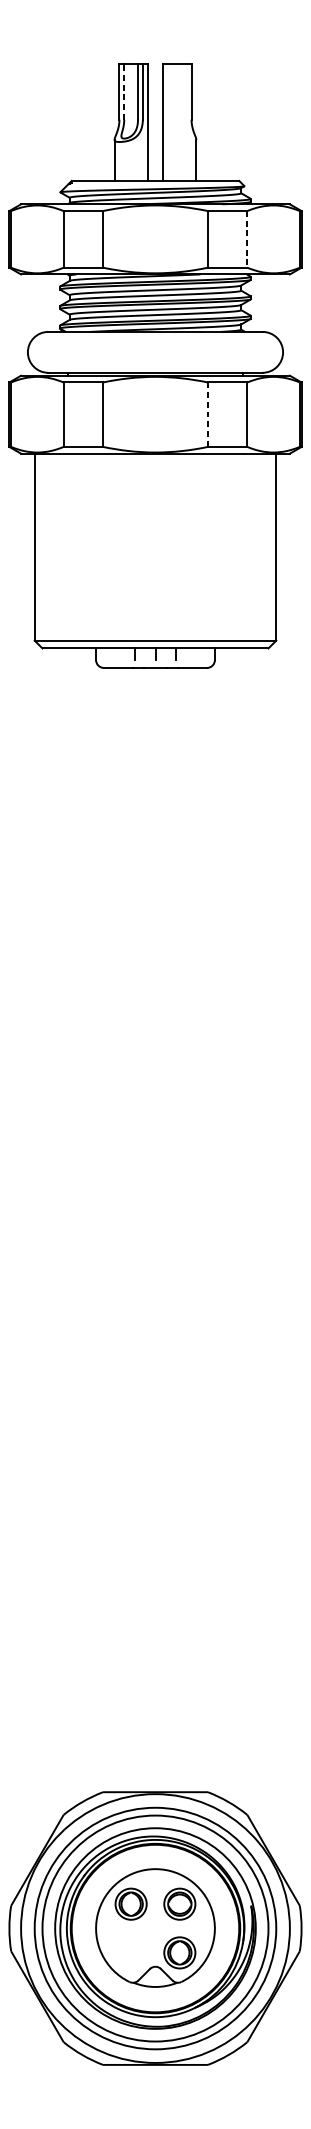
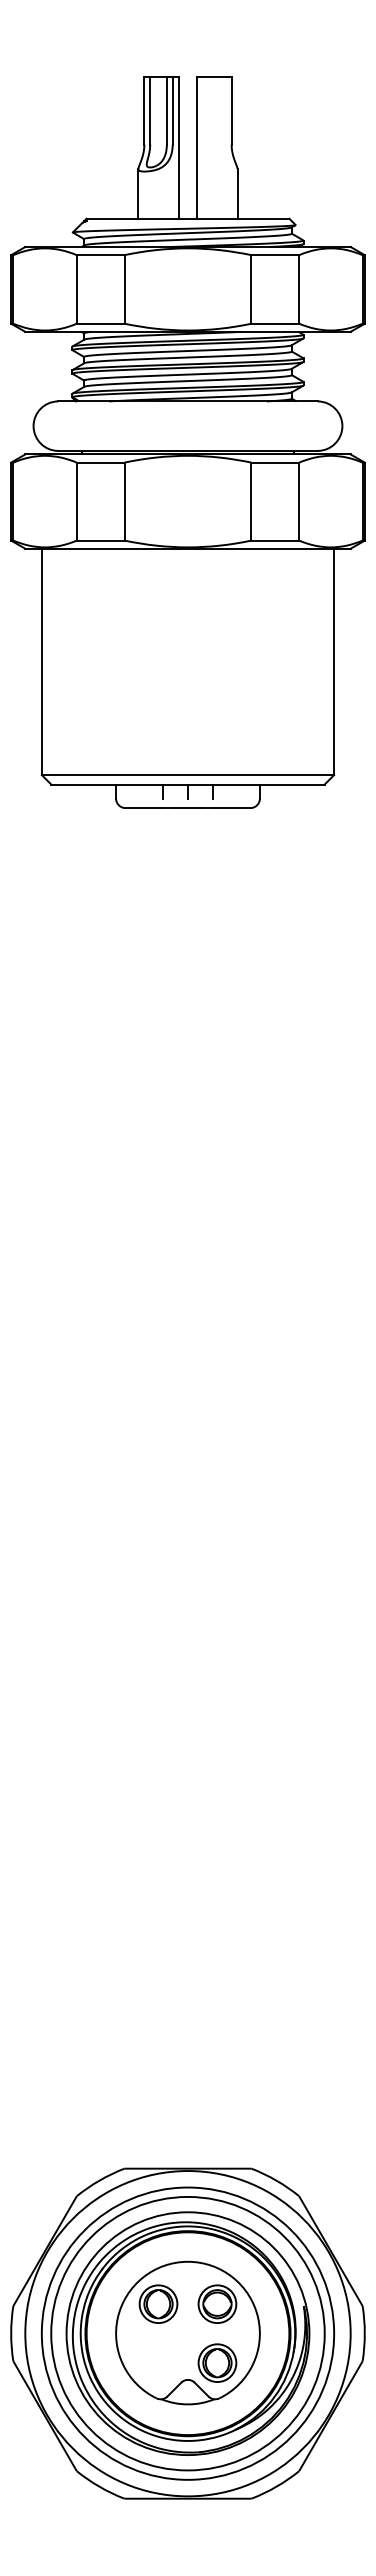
line: (124, 91) -> (150, 110), dashed -> solid
line: (247, 239) -> (299, 289), dashed -> solid
line: (207, 414) -> (251, 501), dashed -> solid

